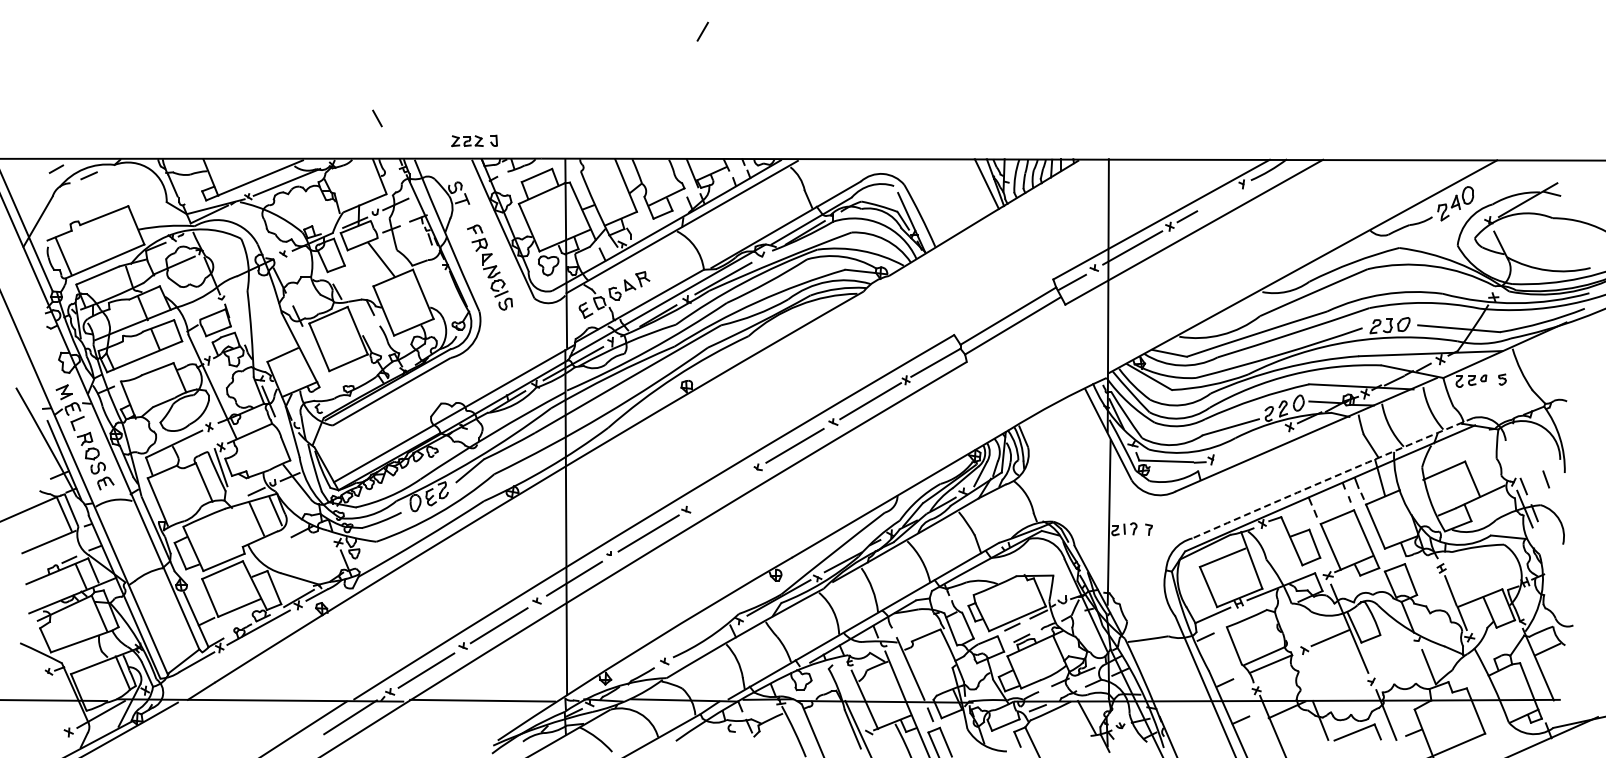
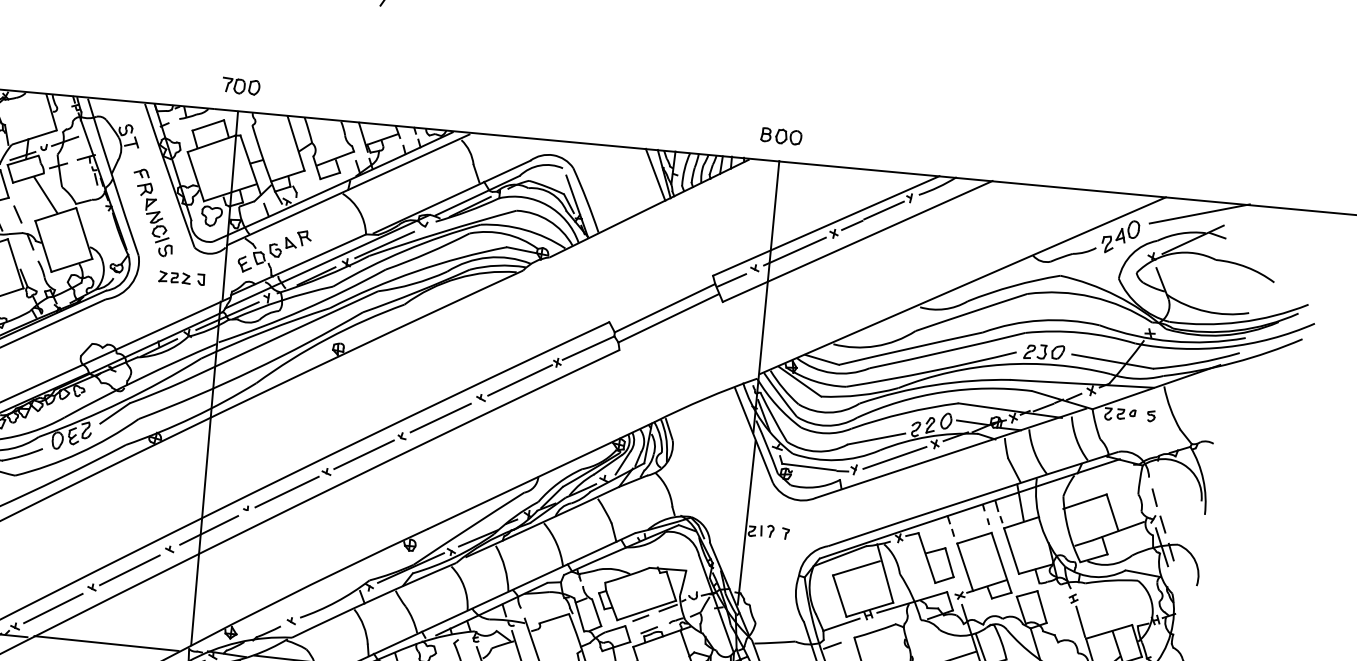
line: (377, 118) -> (17, 214), moved
part: (566, 133) -> (241, 86), added
part: (1108, 134) -> (781, 136), added
part: (474, 140) -> (181, 277), moved
line: (1532, 173) -> (1199, 213), added
line: (1217, 198) -> (883, 210), added
line: (1250, 444) -> (894, 457), added
arc: (1332, 477) -> (973, 498), dashed -> solid
line: (1546, 479) -> (1154, 497), moved
line: (721, 489) -> (363, 454), added

